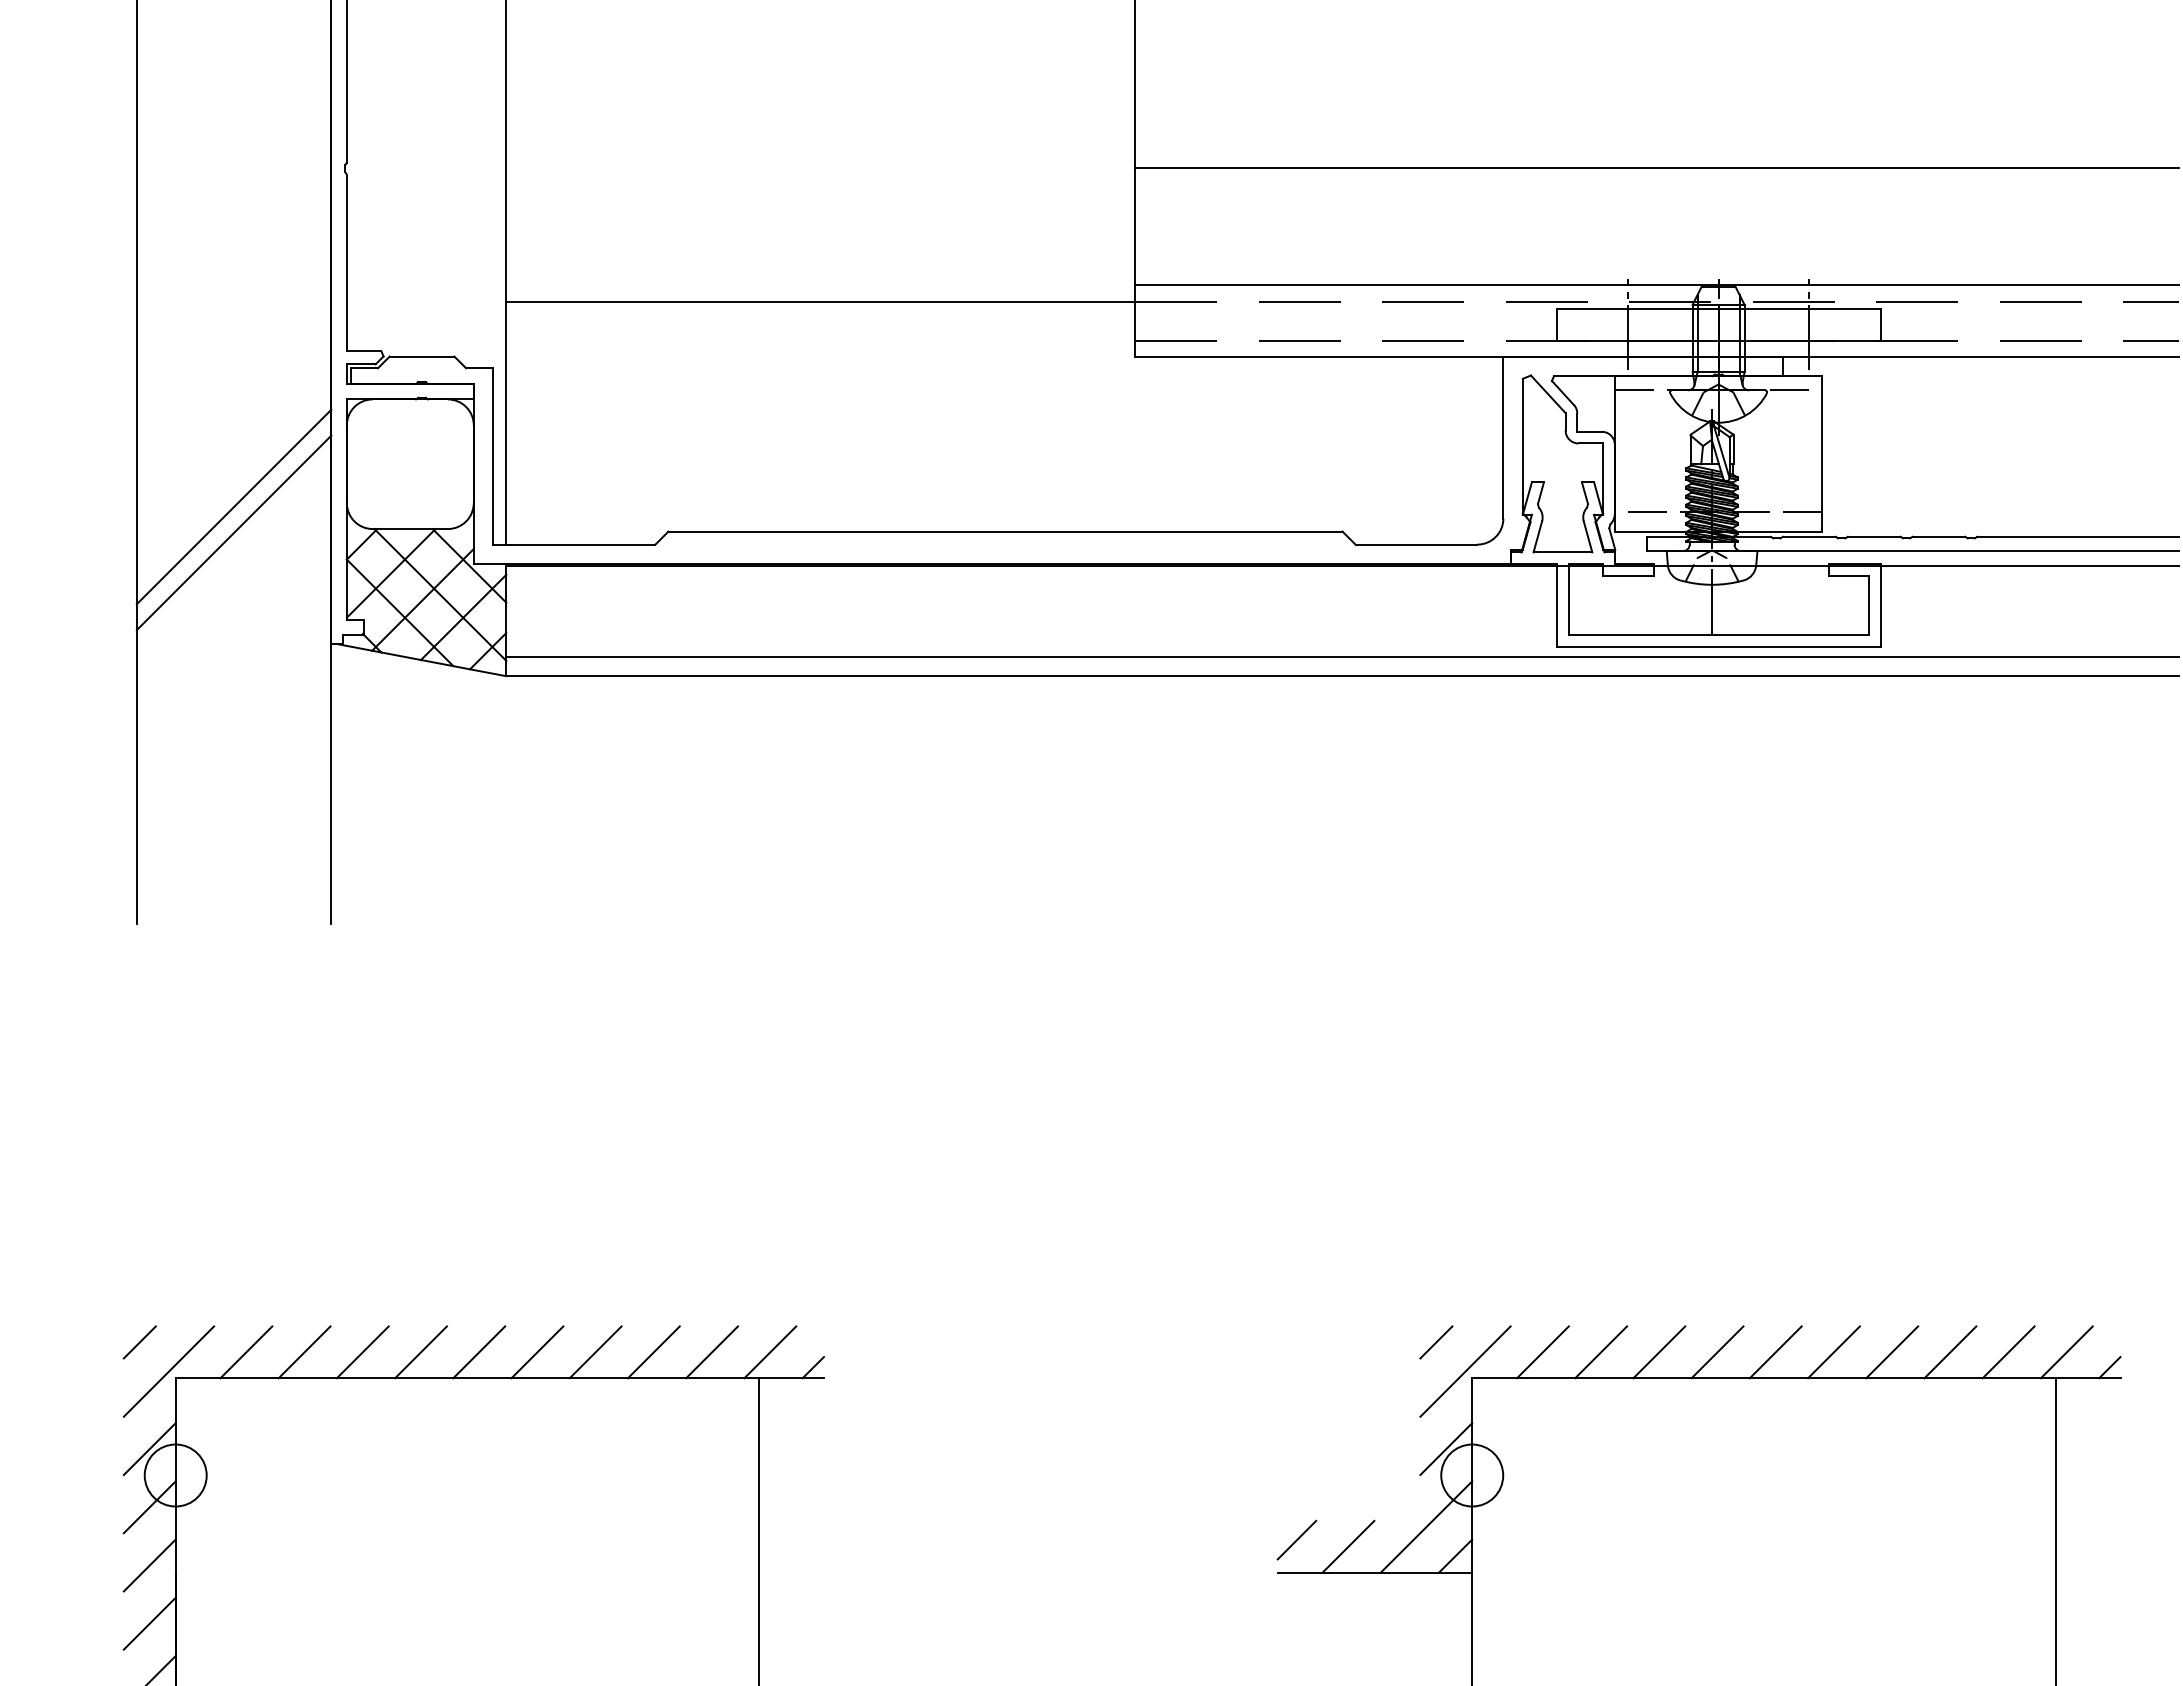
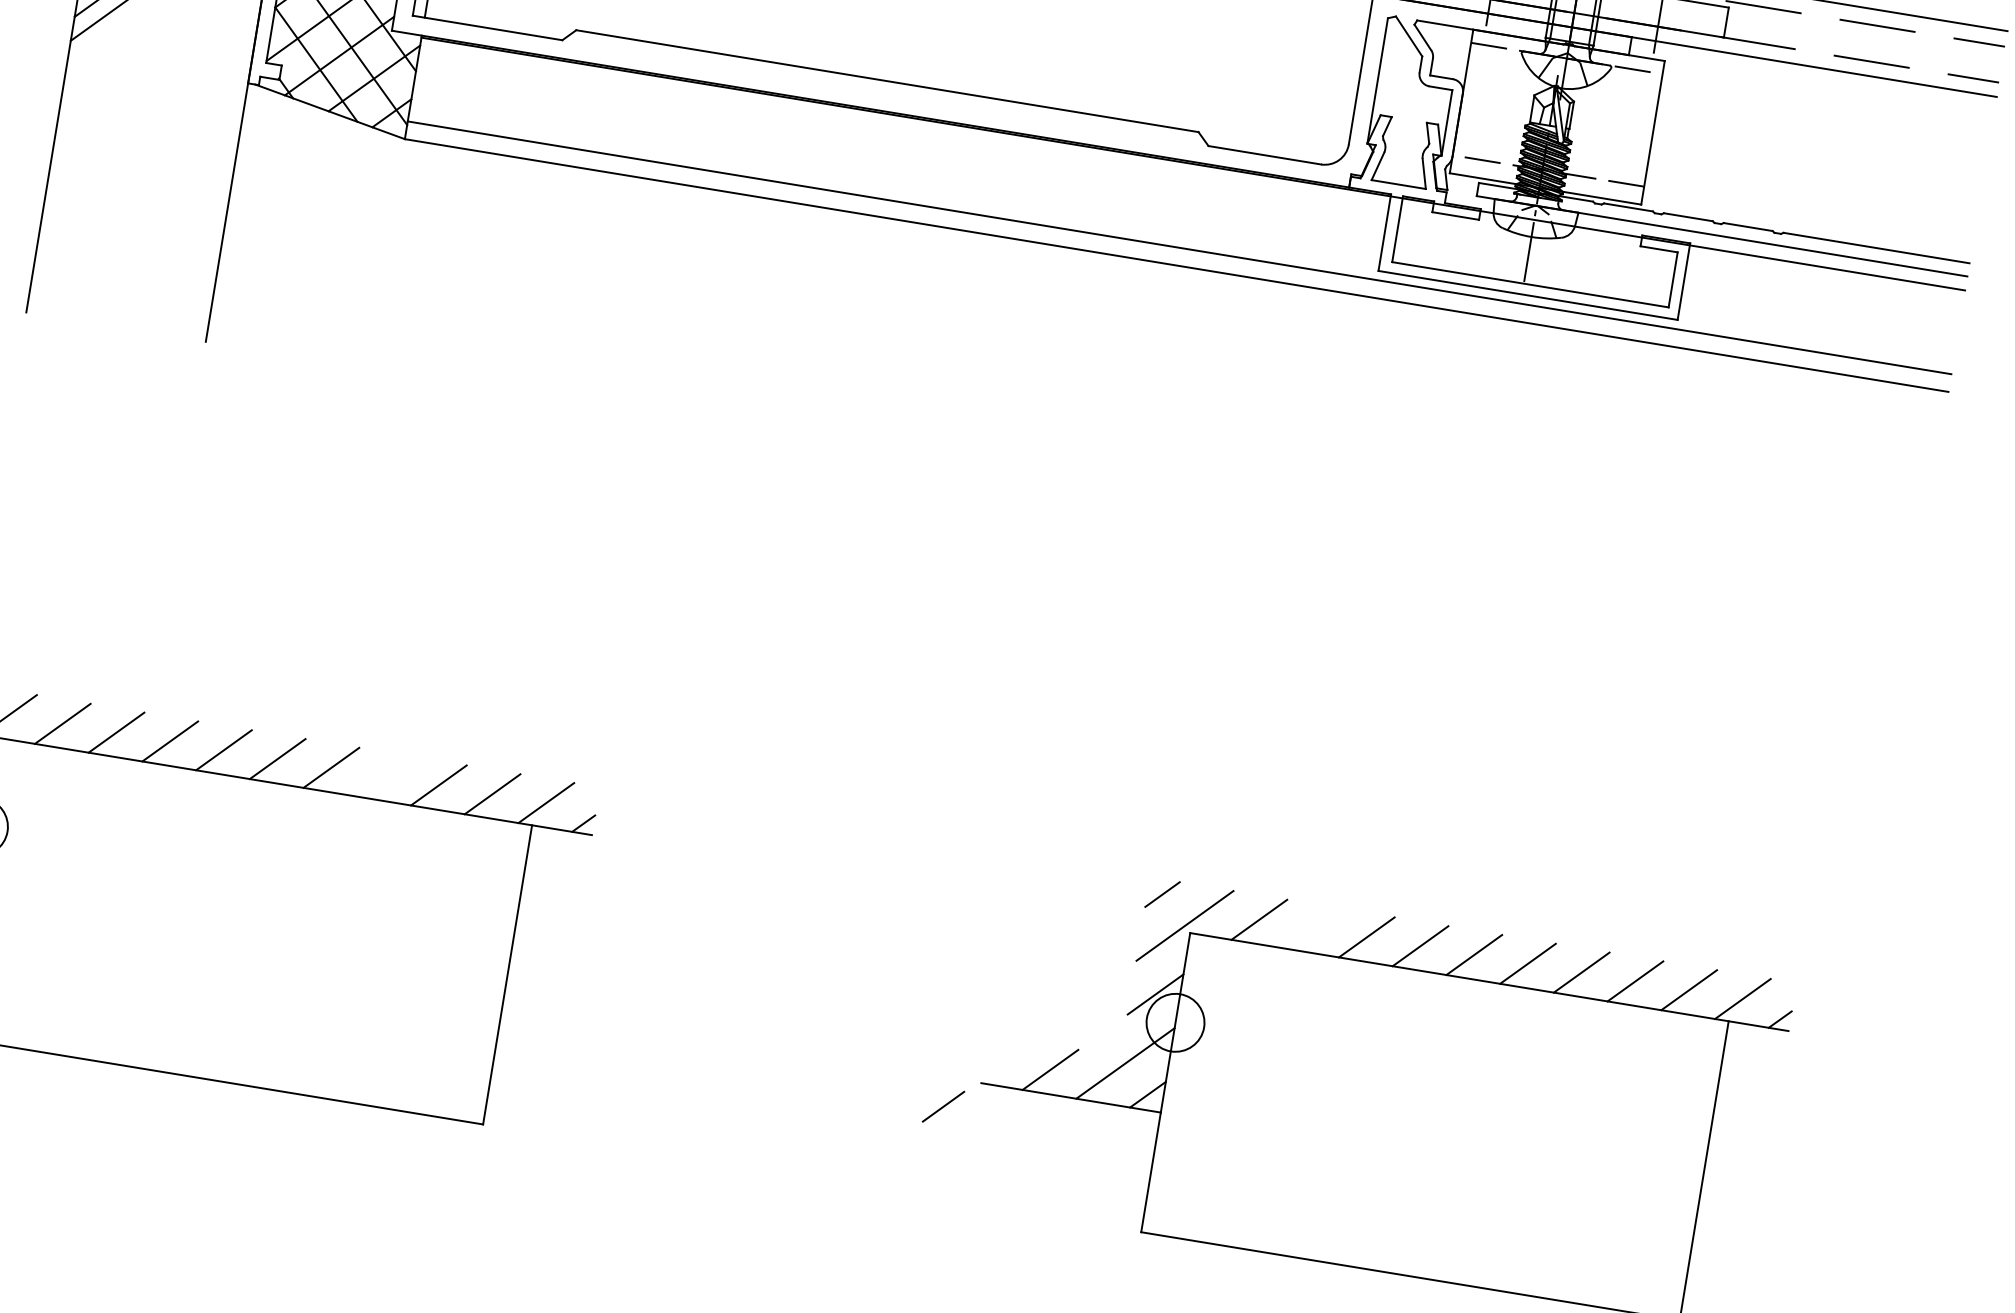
line: (595, 1352) -> (384, 776), removed
line: (1601, 1352) -> (1313, 928), removed
line: (1296, 1539) -> (943, 1106), moved

